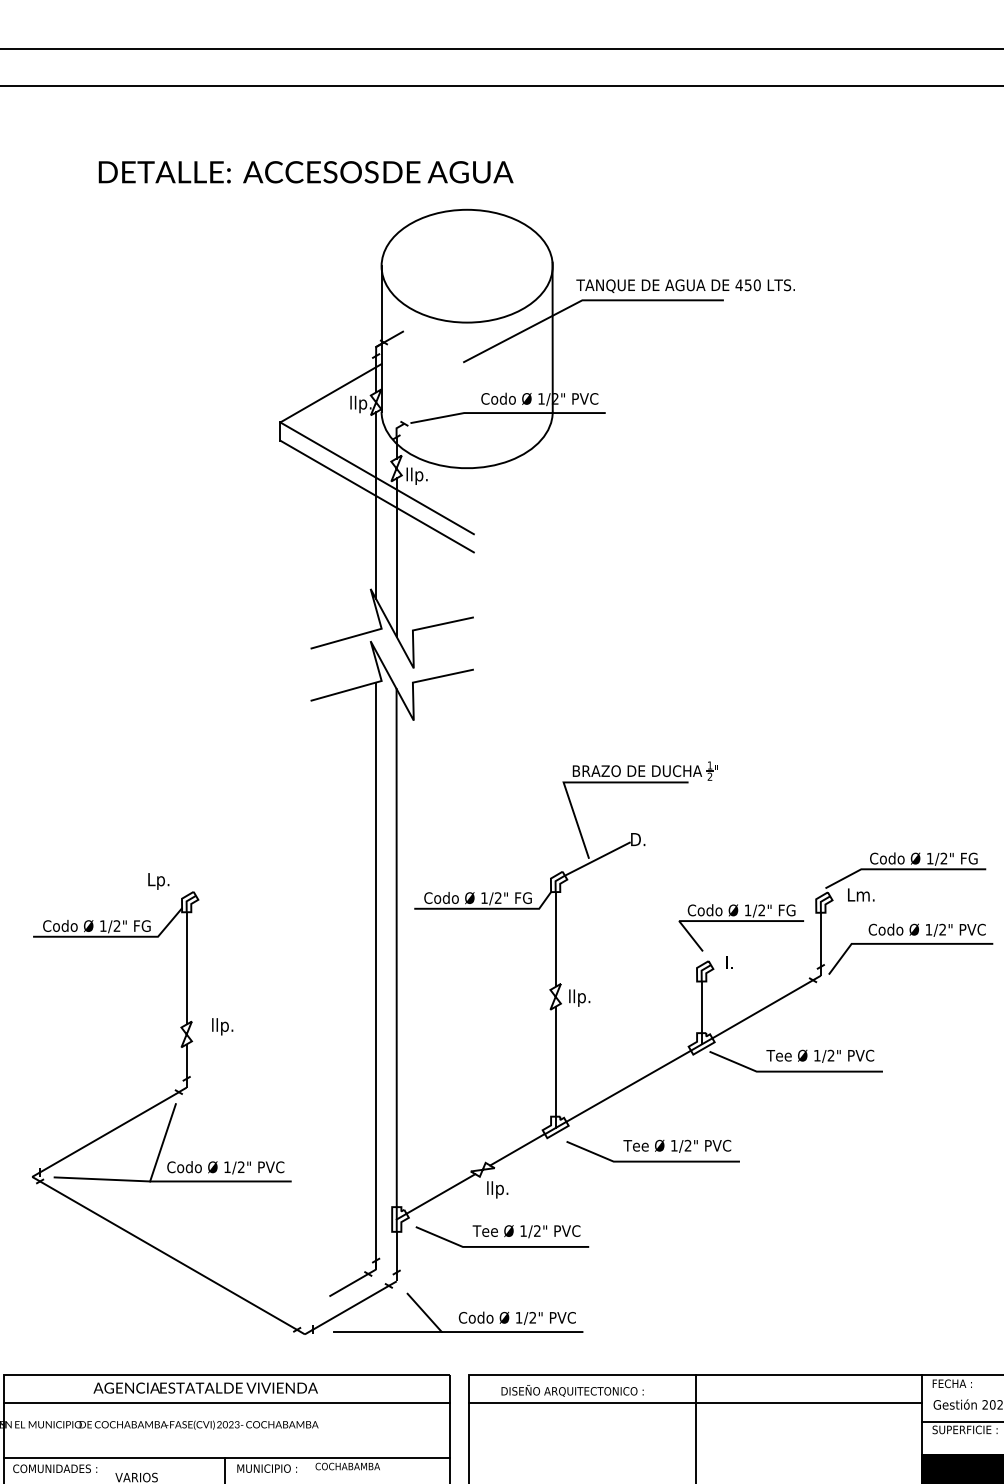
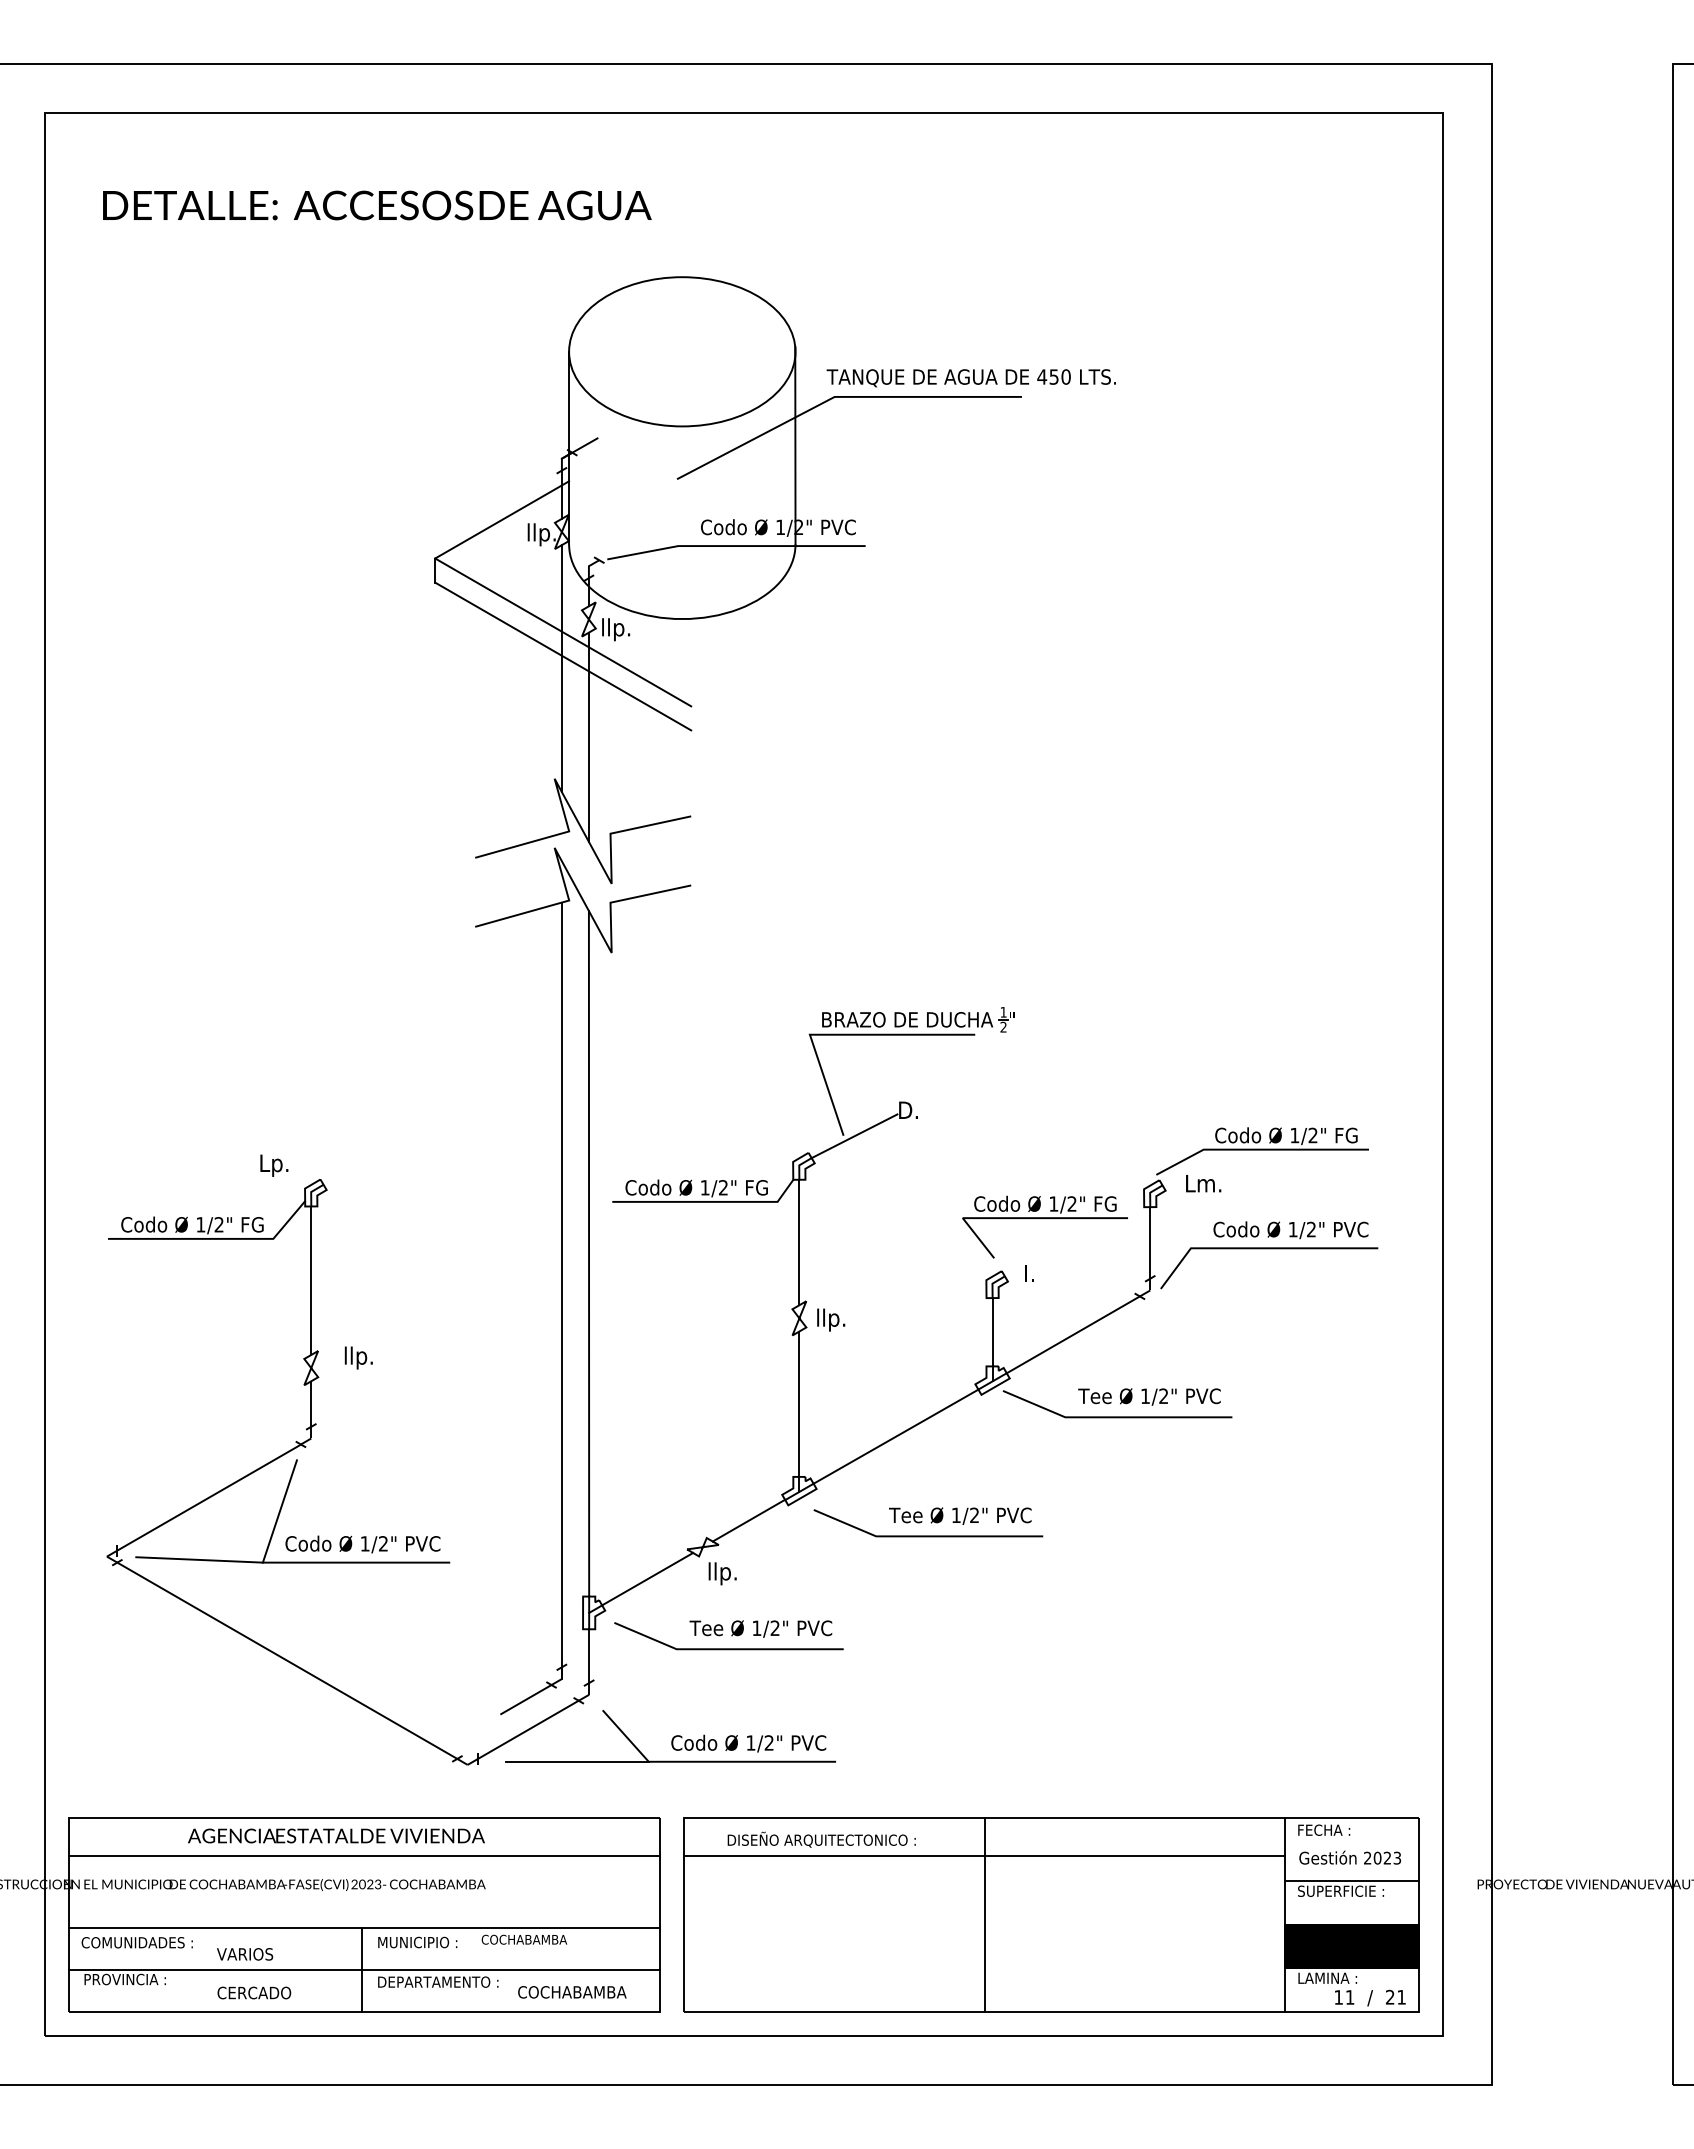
text: (306, 172) -> (377, 205), moved

